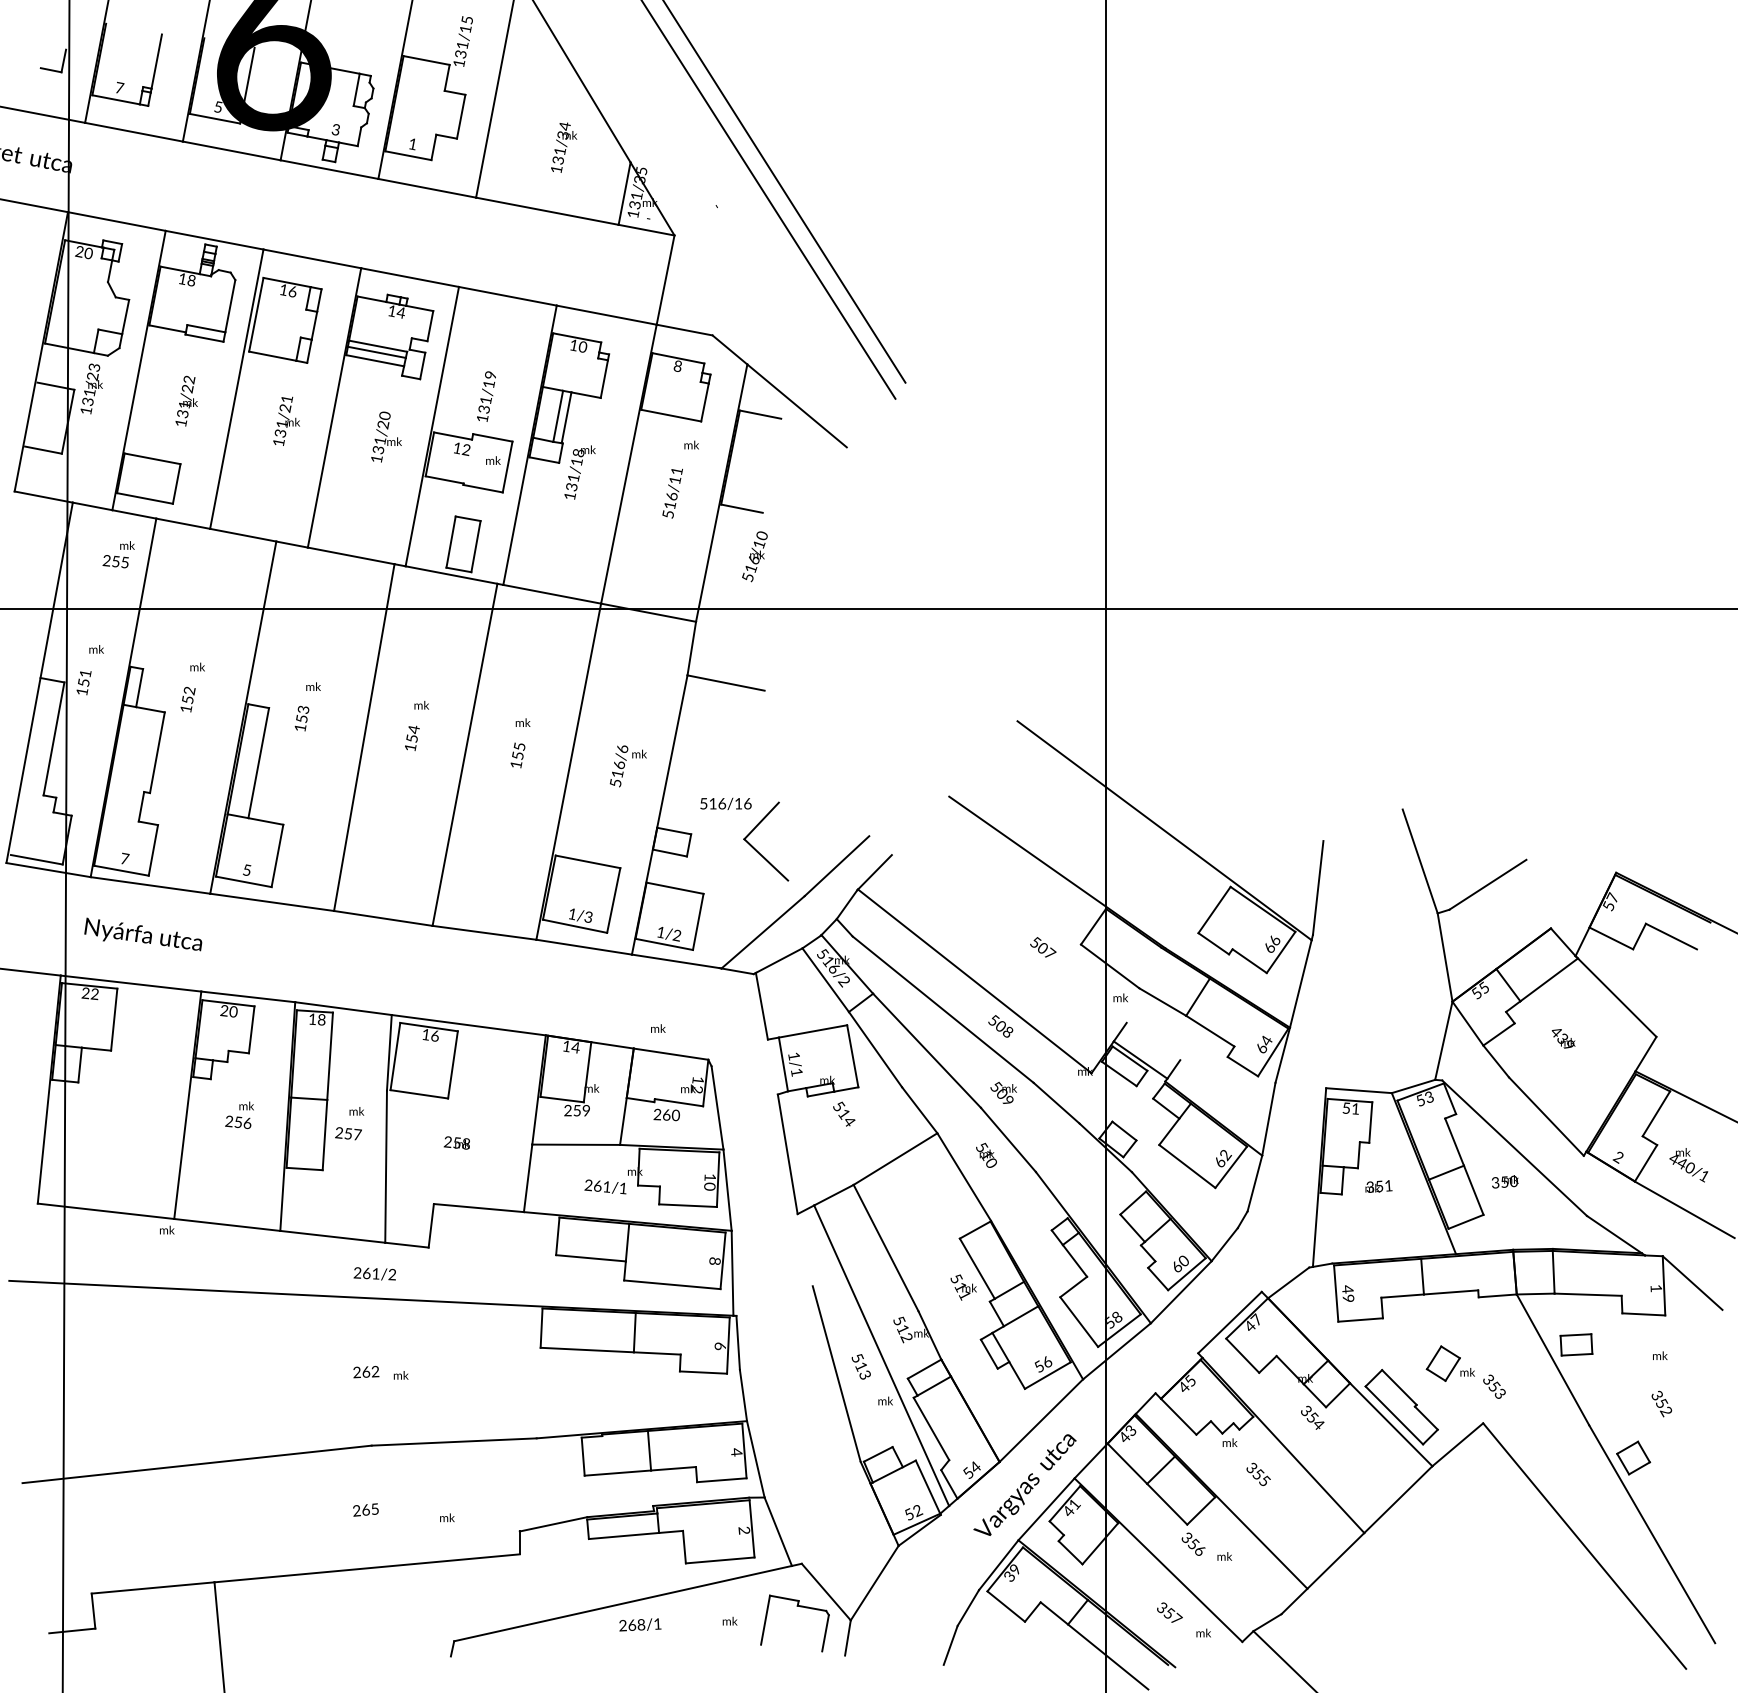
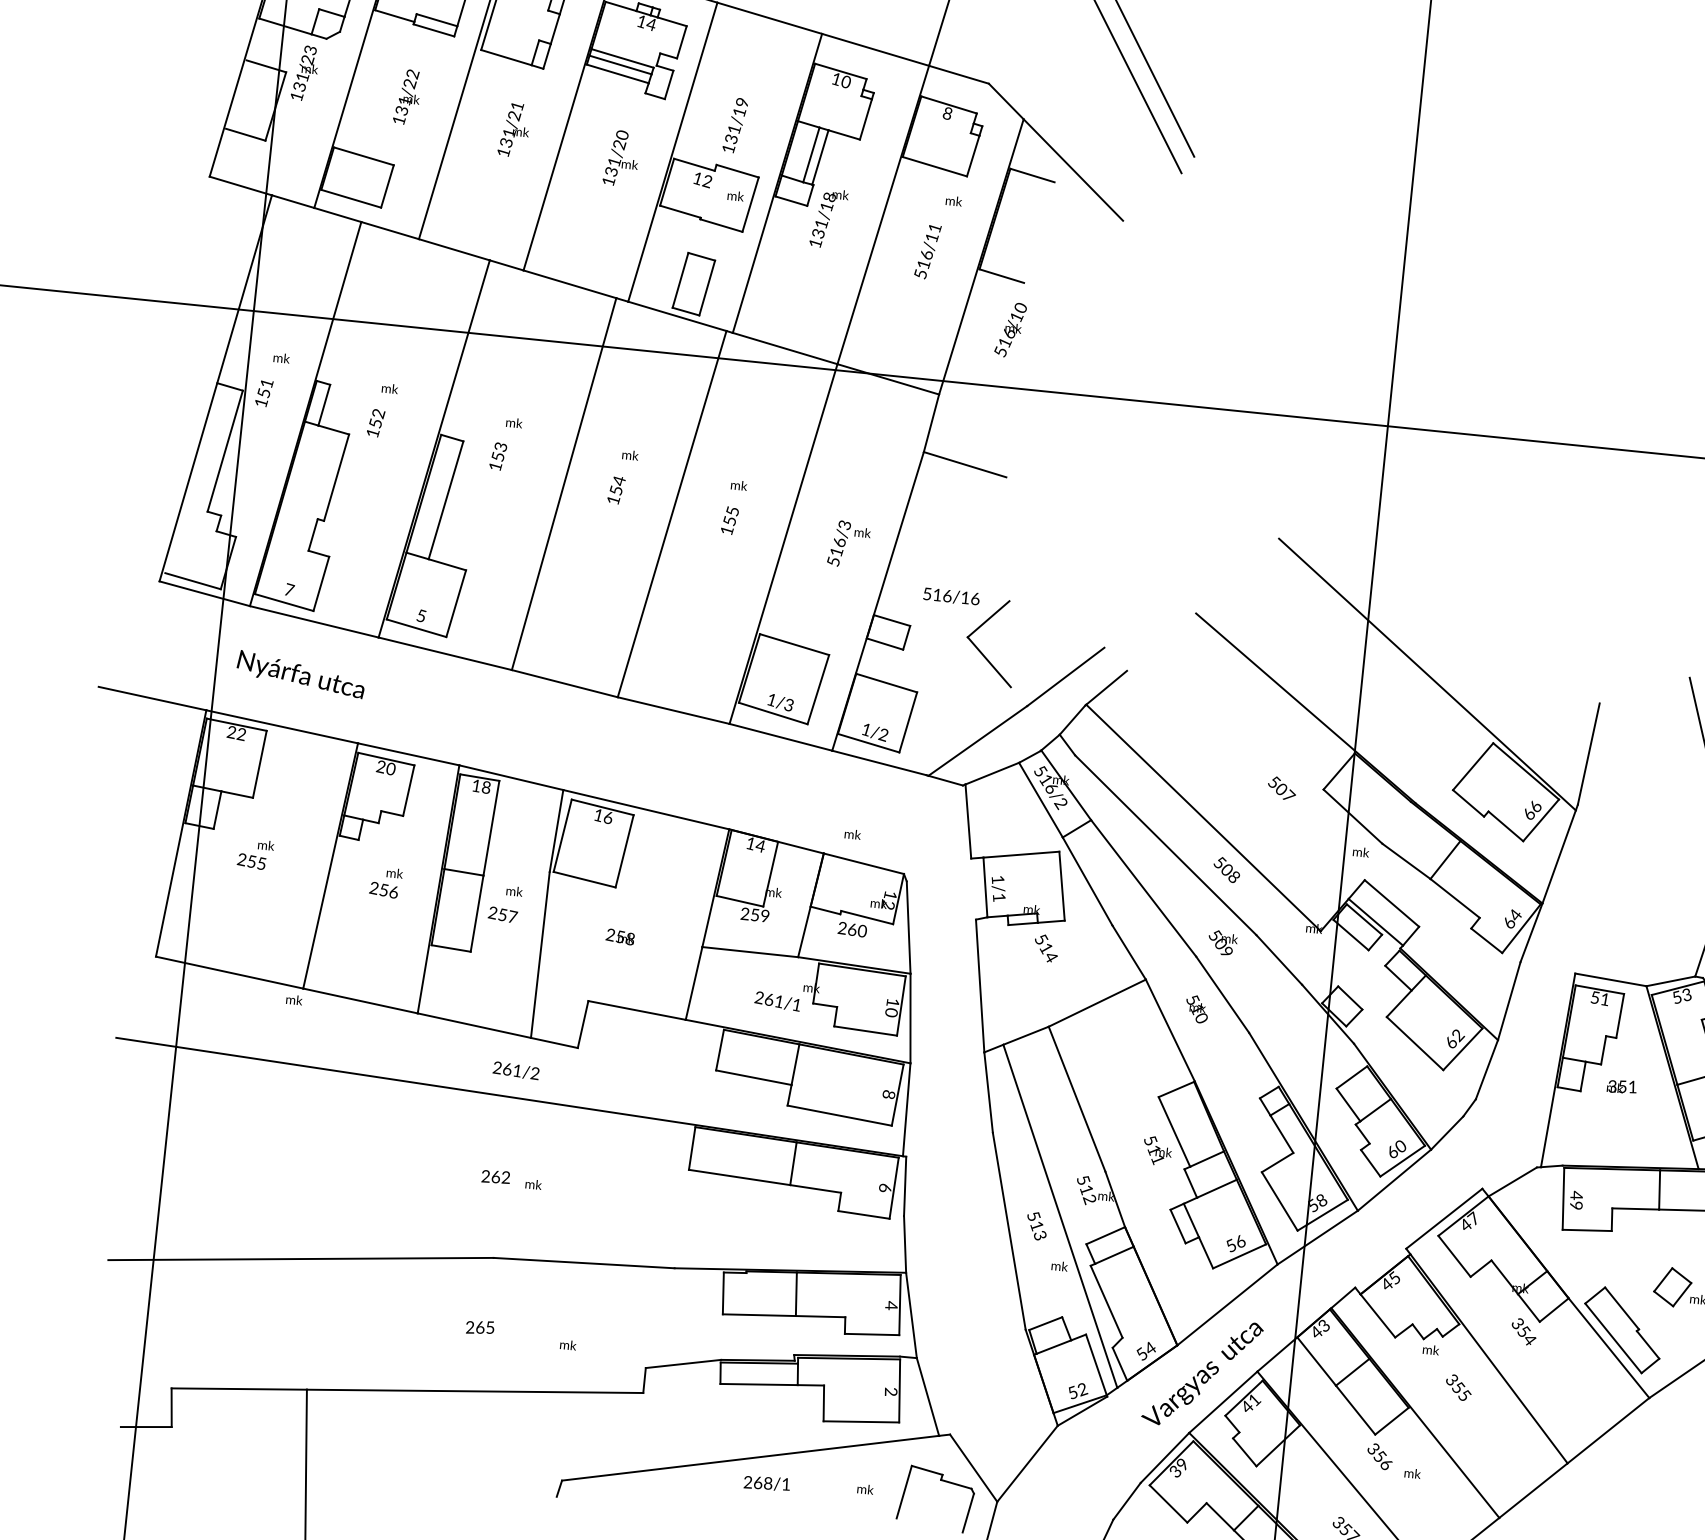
text: (118, 554) -> (255, 854), moved
text: (621, 749) -> (843, 525), 516/6 -> 516/3
line: (1153, 1041) -> (1391, 903), added
line: (804, 1250) -> (987, 1092), added

